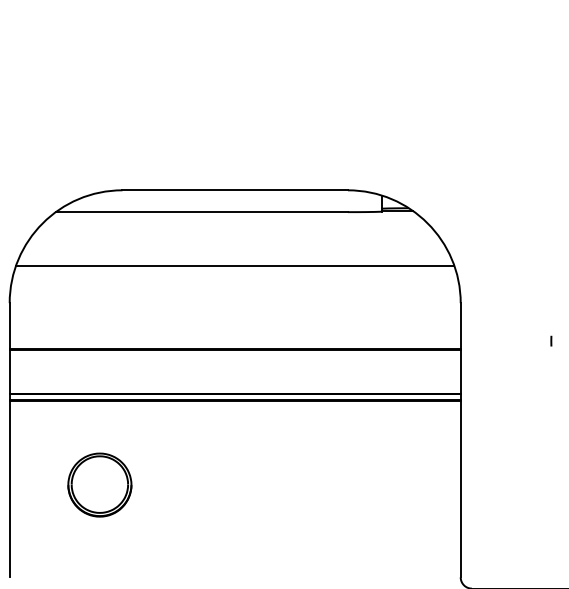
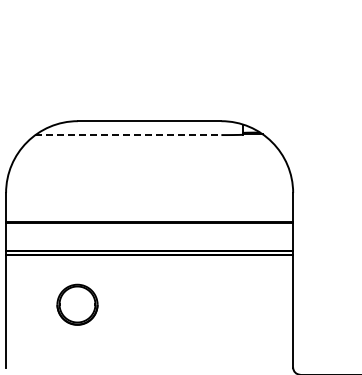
line: (202, 212) -> (128, 135), solid -> dashed
line: (235, 266) -> (149, 169), removed
arc: (550, 340) -> (350, 216), removed
part: (99, 484) -> (77, 304), moved

